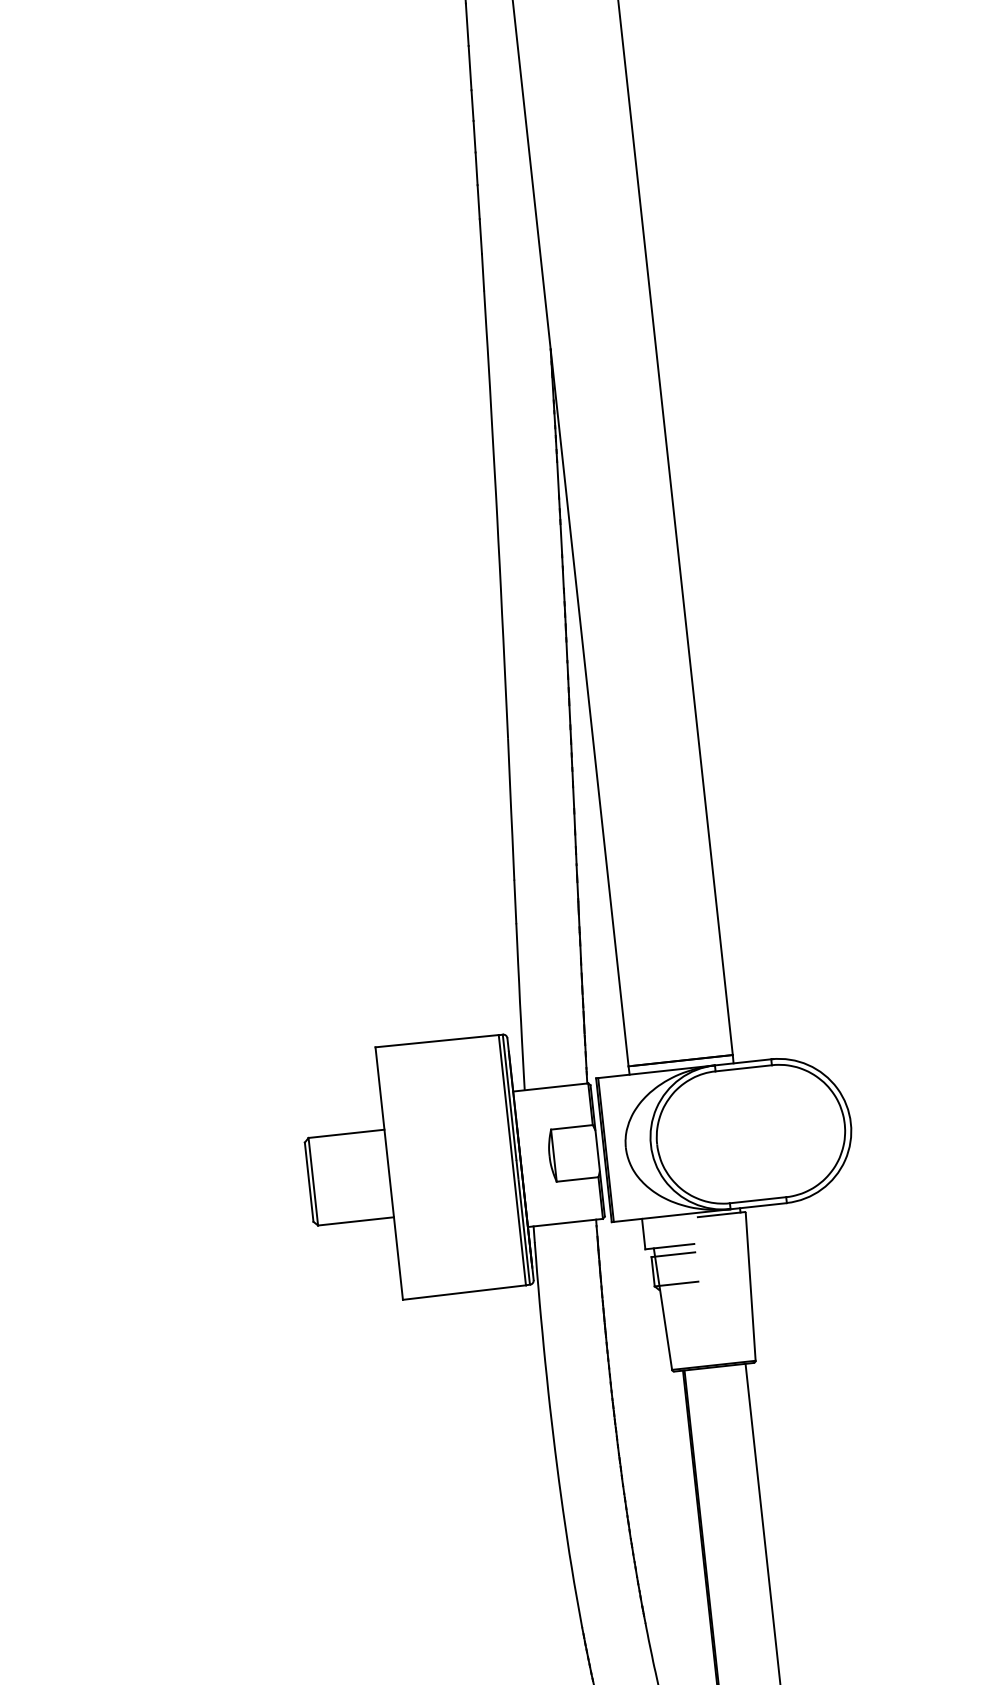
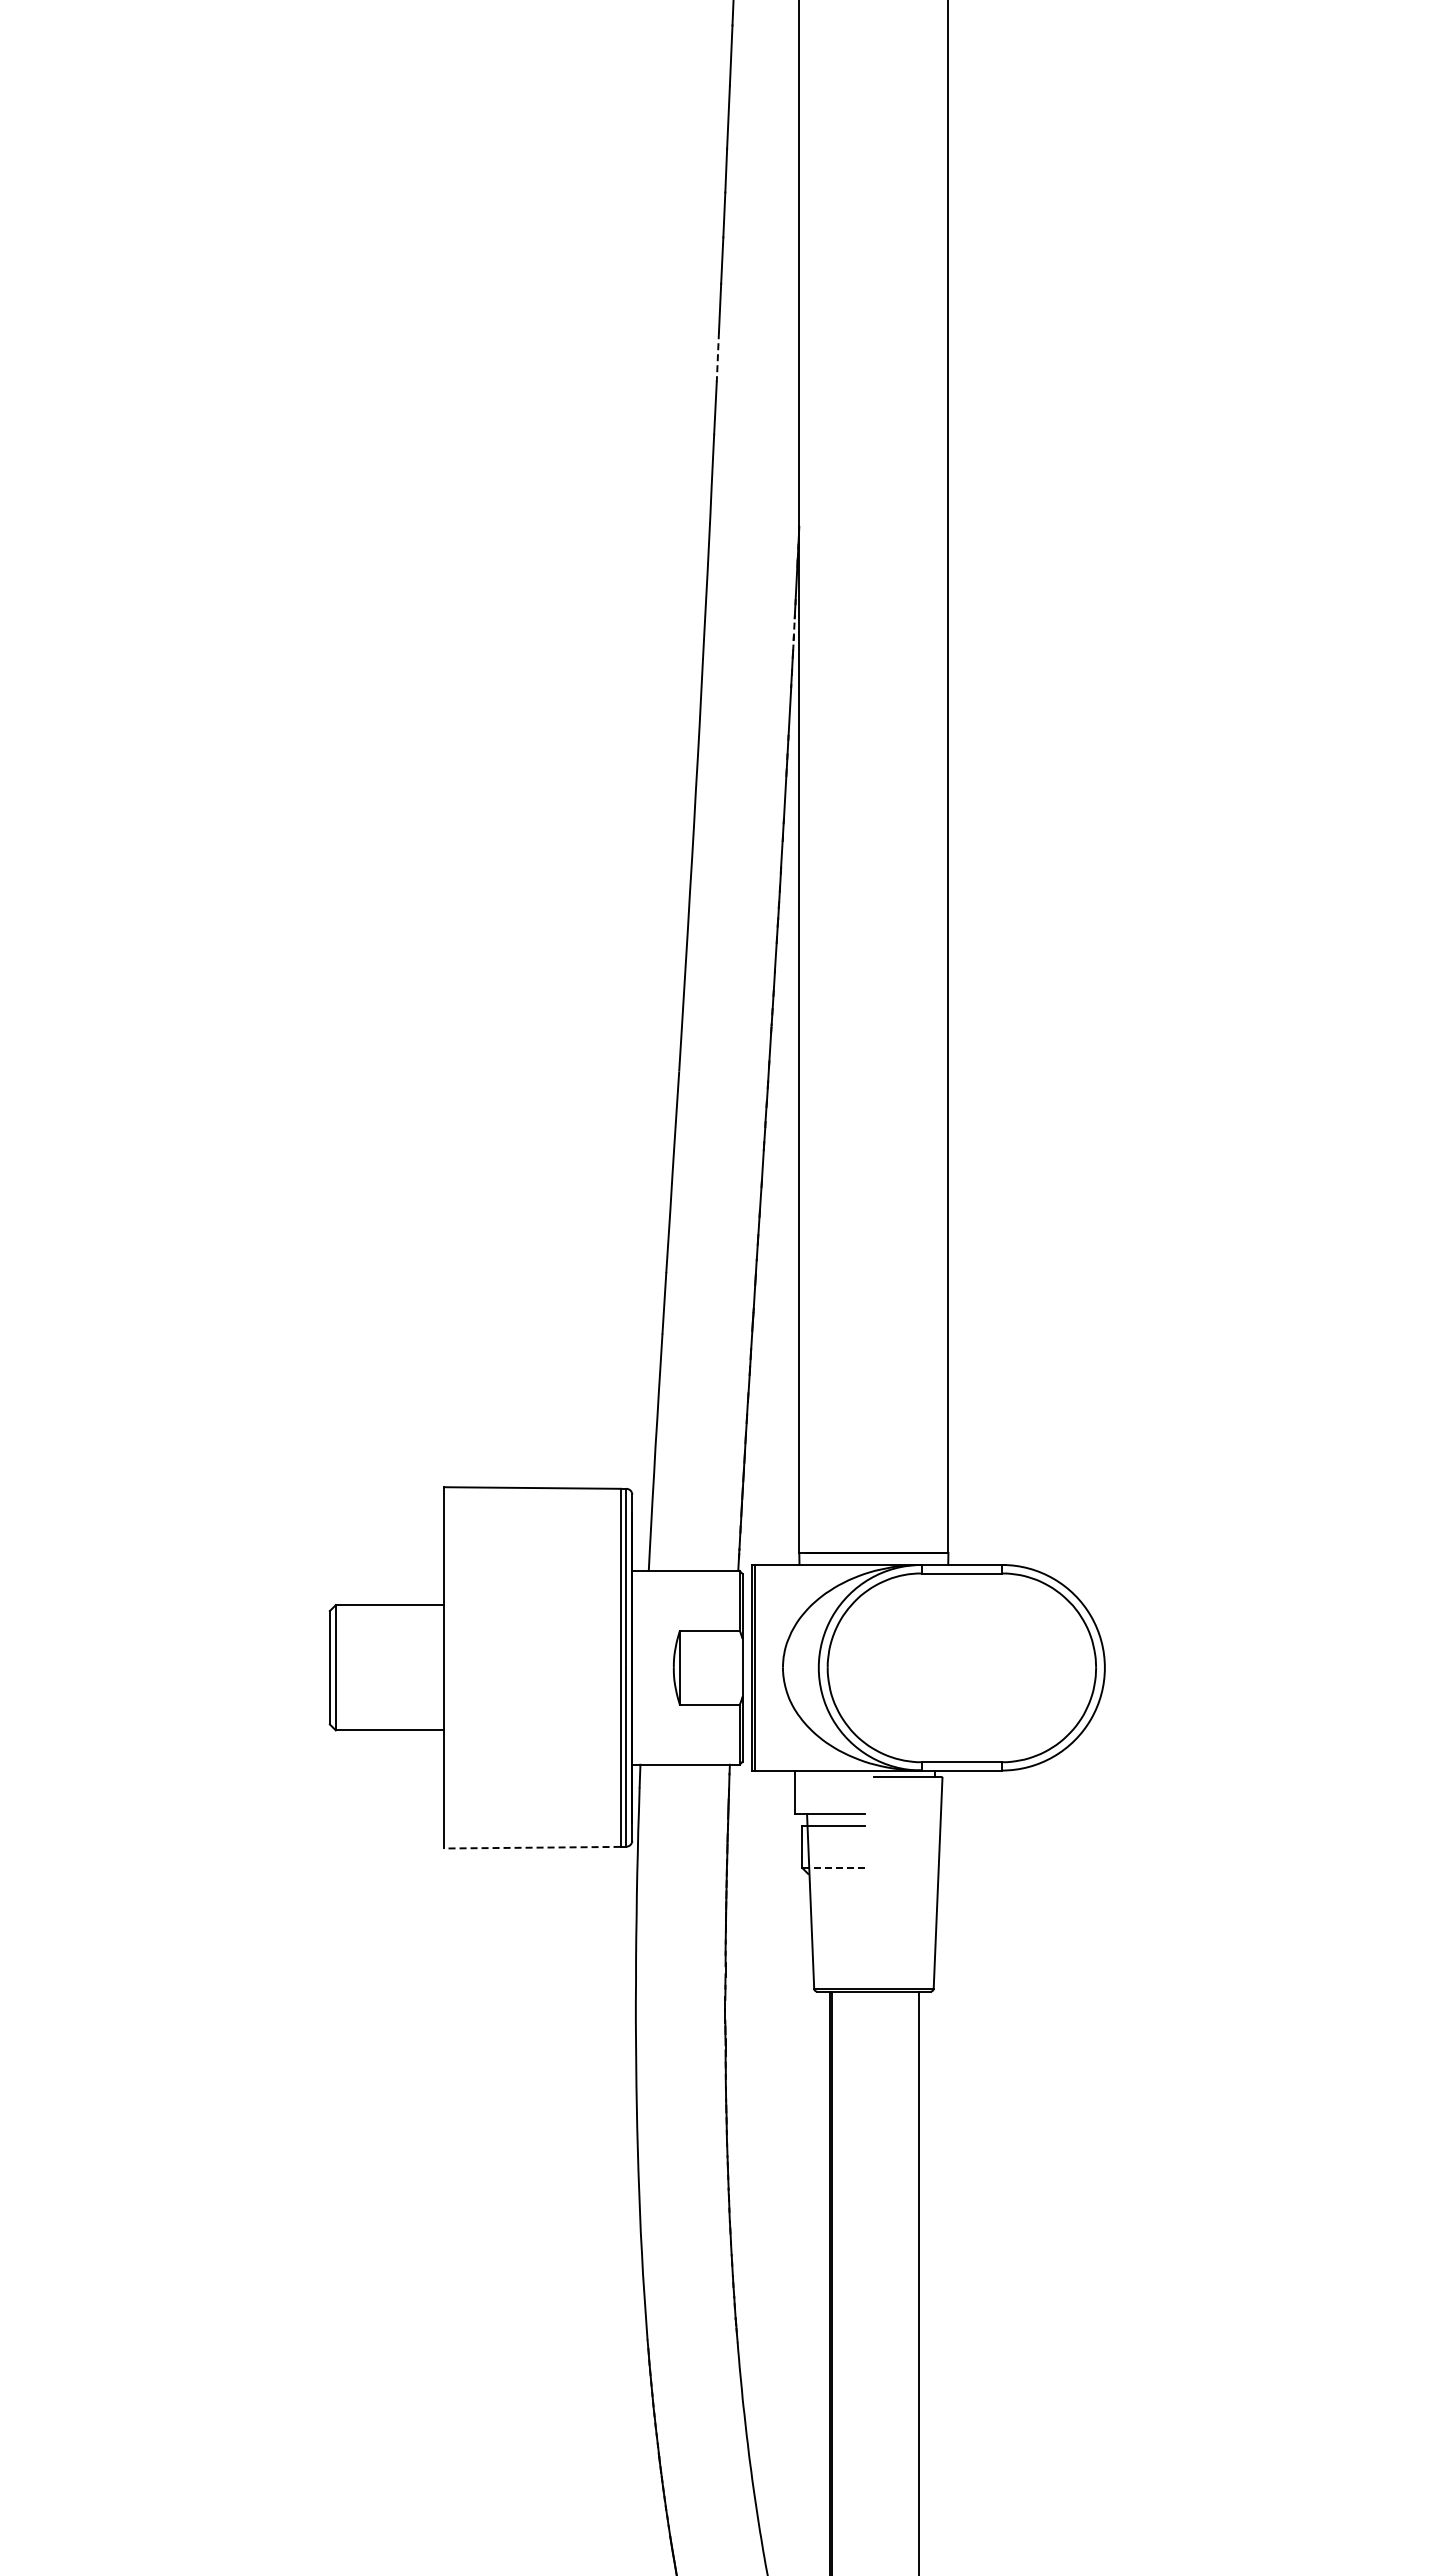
line: (480, 236) -> (717, 357), solid -> dashed
line: (555, 423) -> (794, 632), solid -> dashed
line: (676, 1284) -> (833, 1868), solid -> dashed
line: (463, 1292) -> (531, 1847), solid -> dashed

